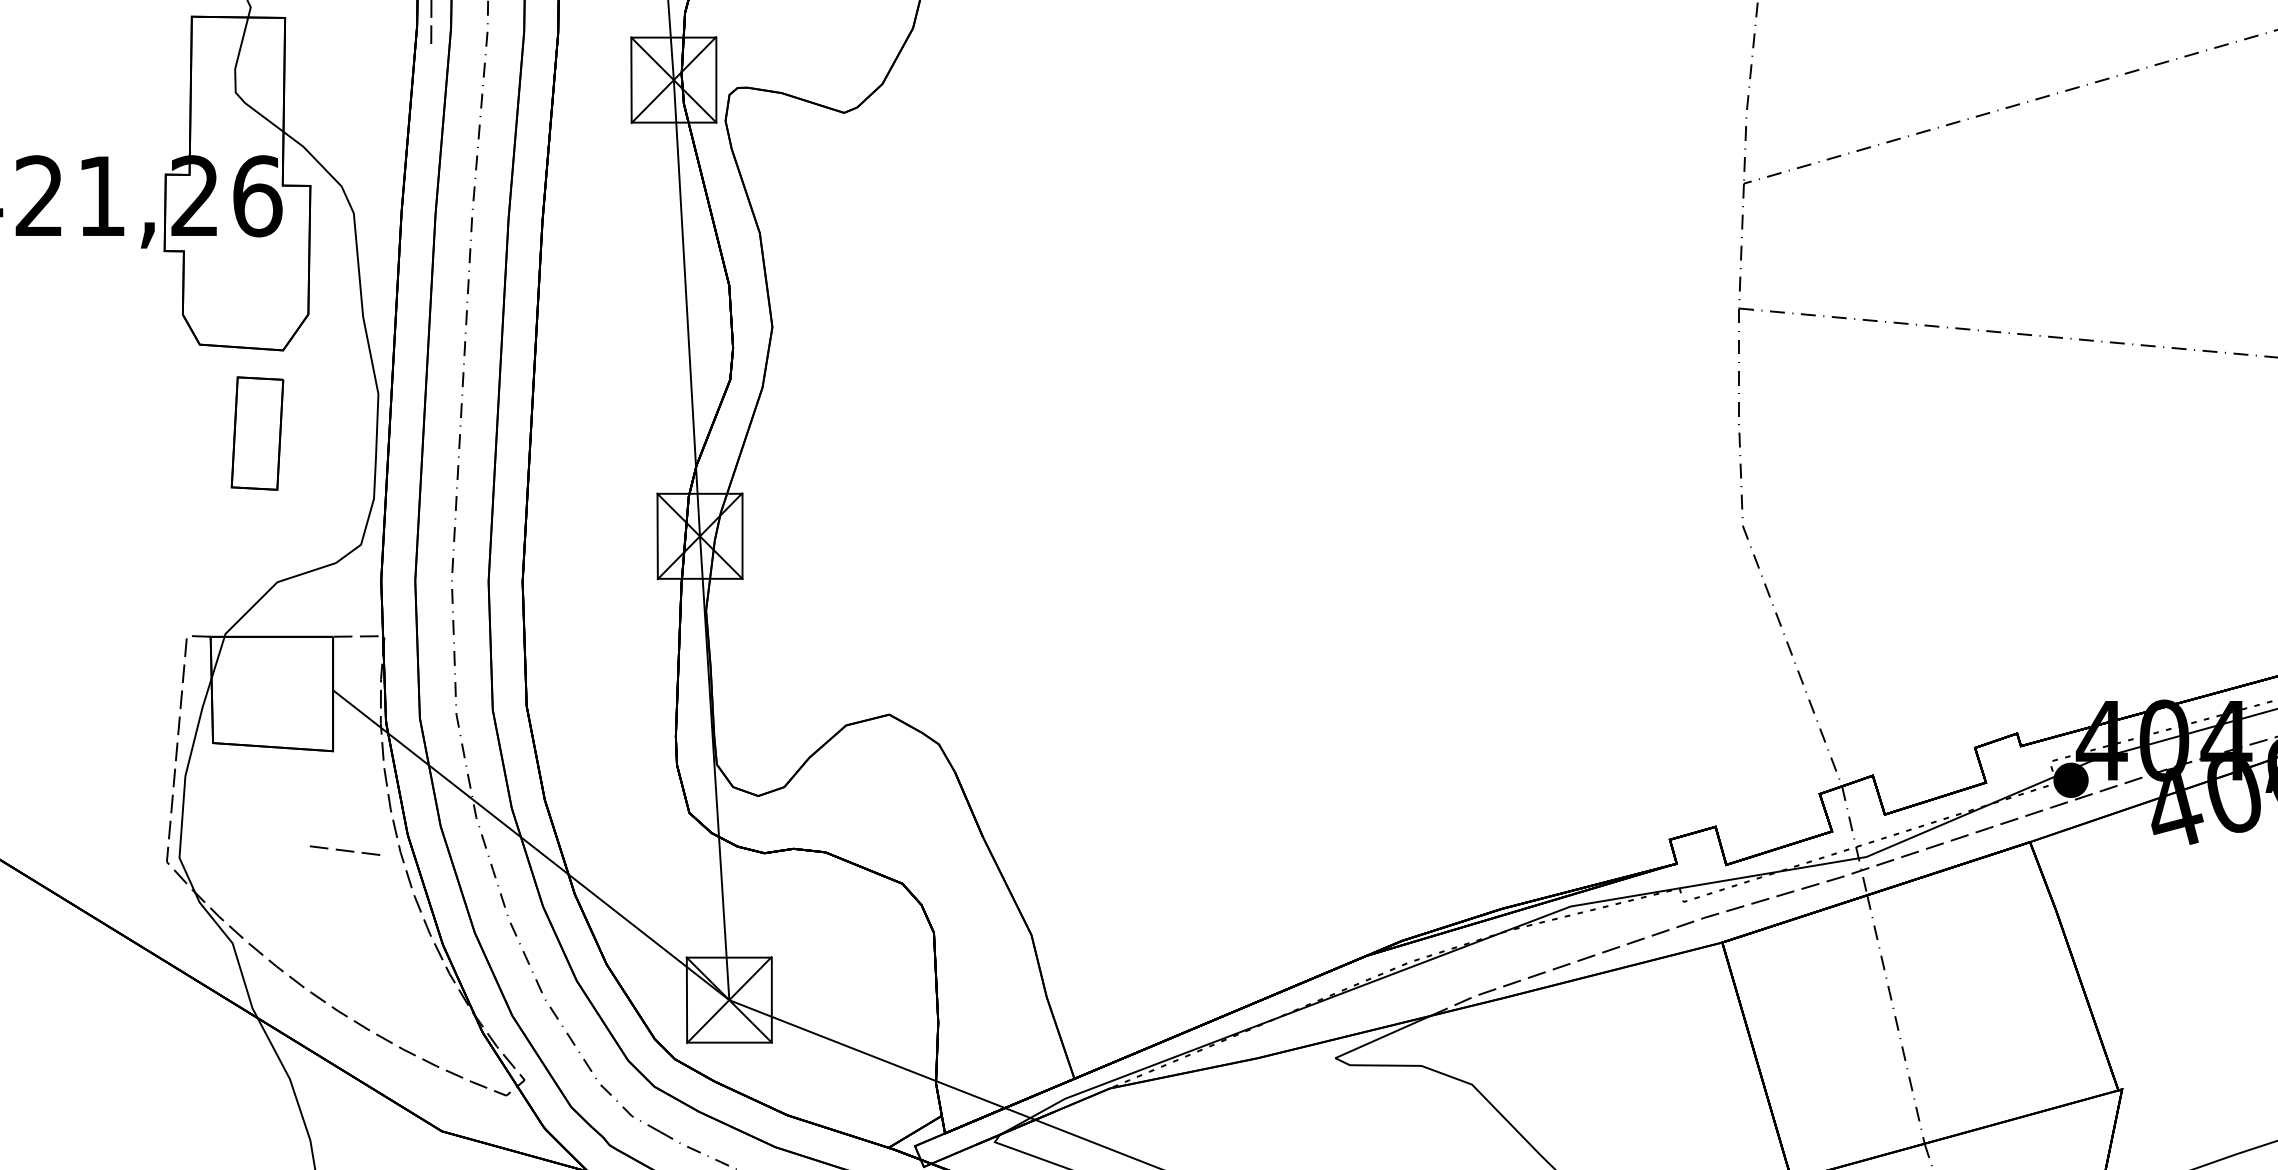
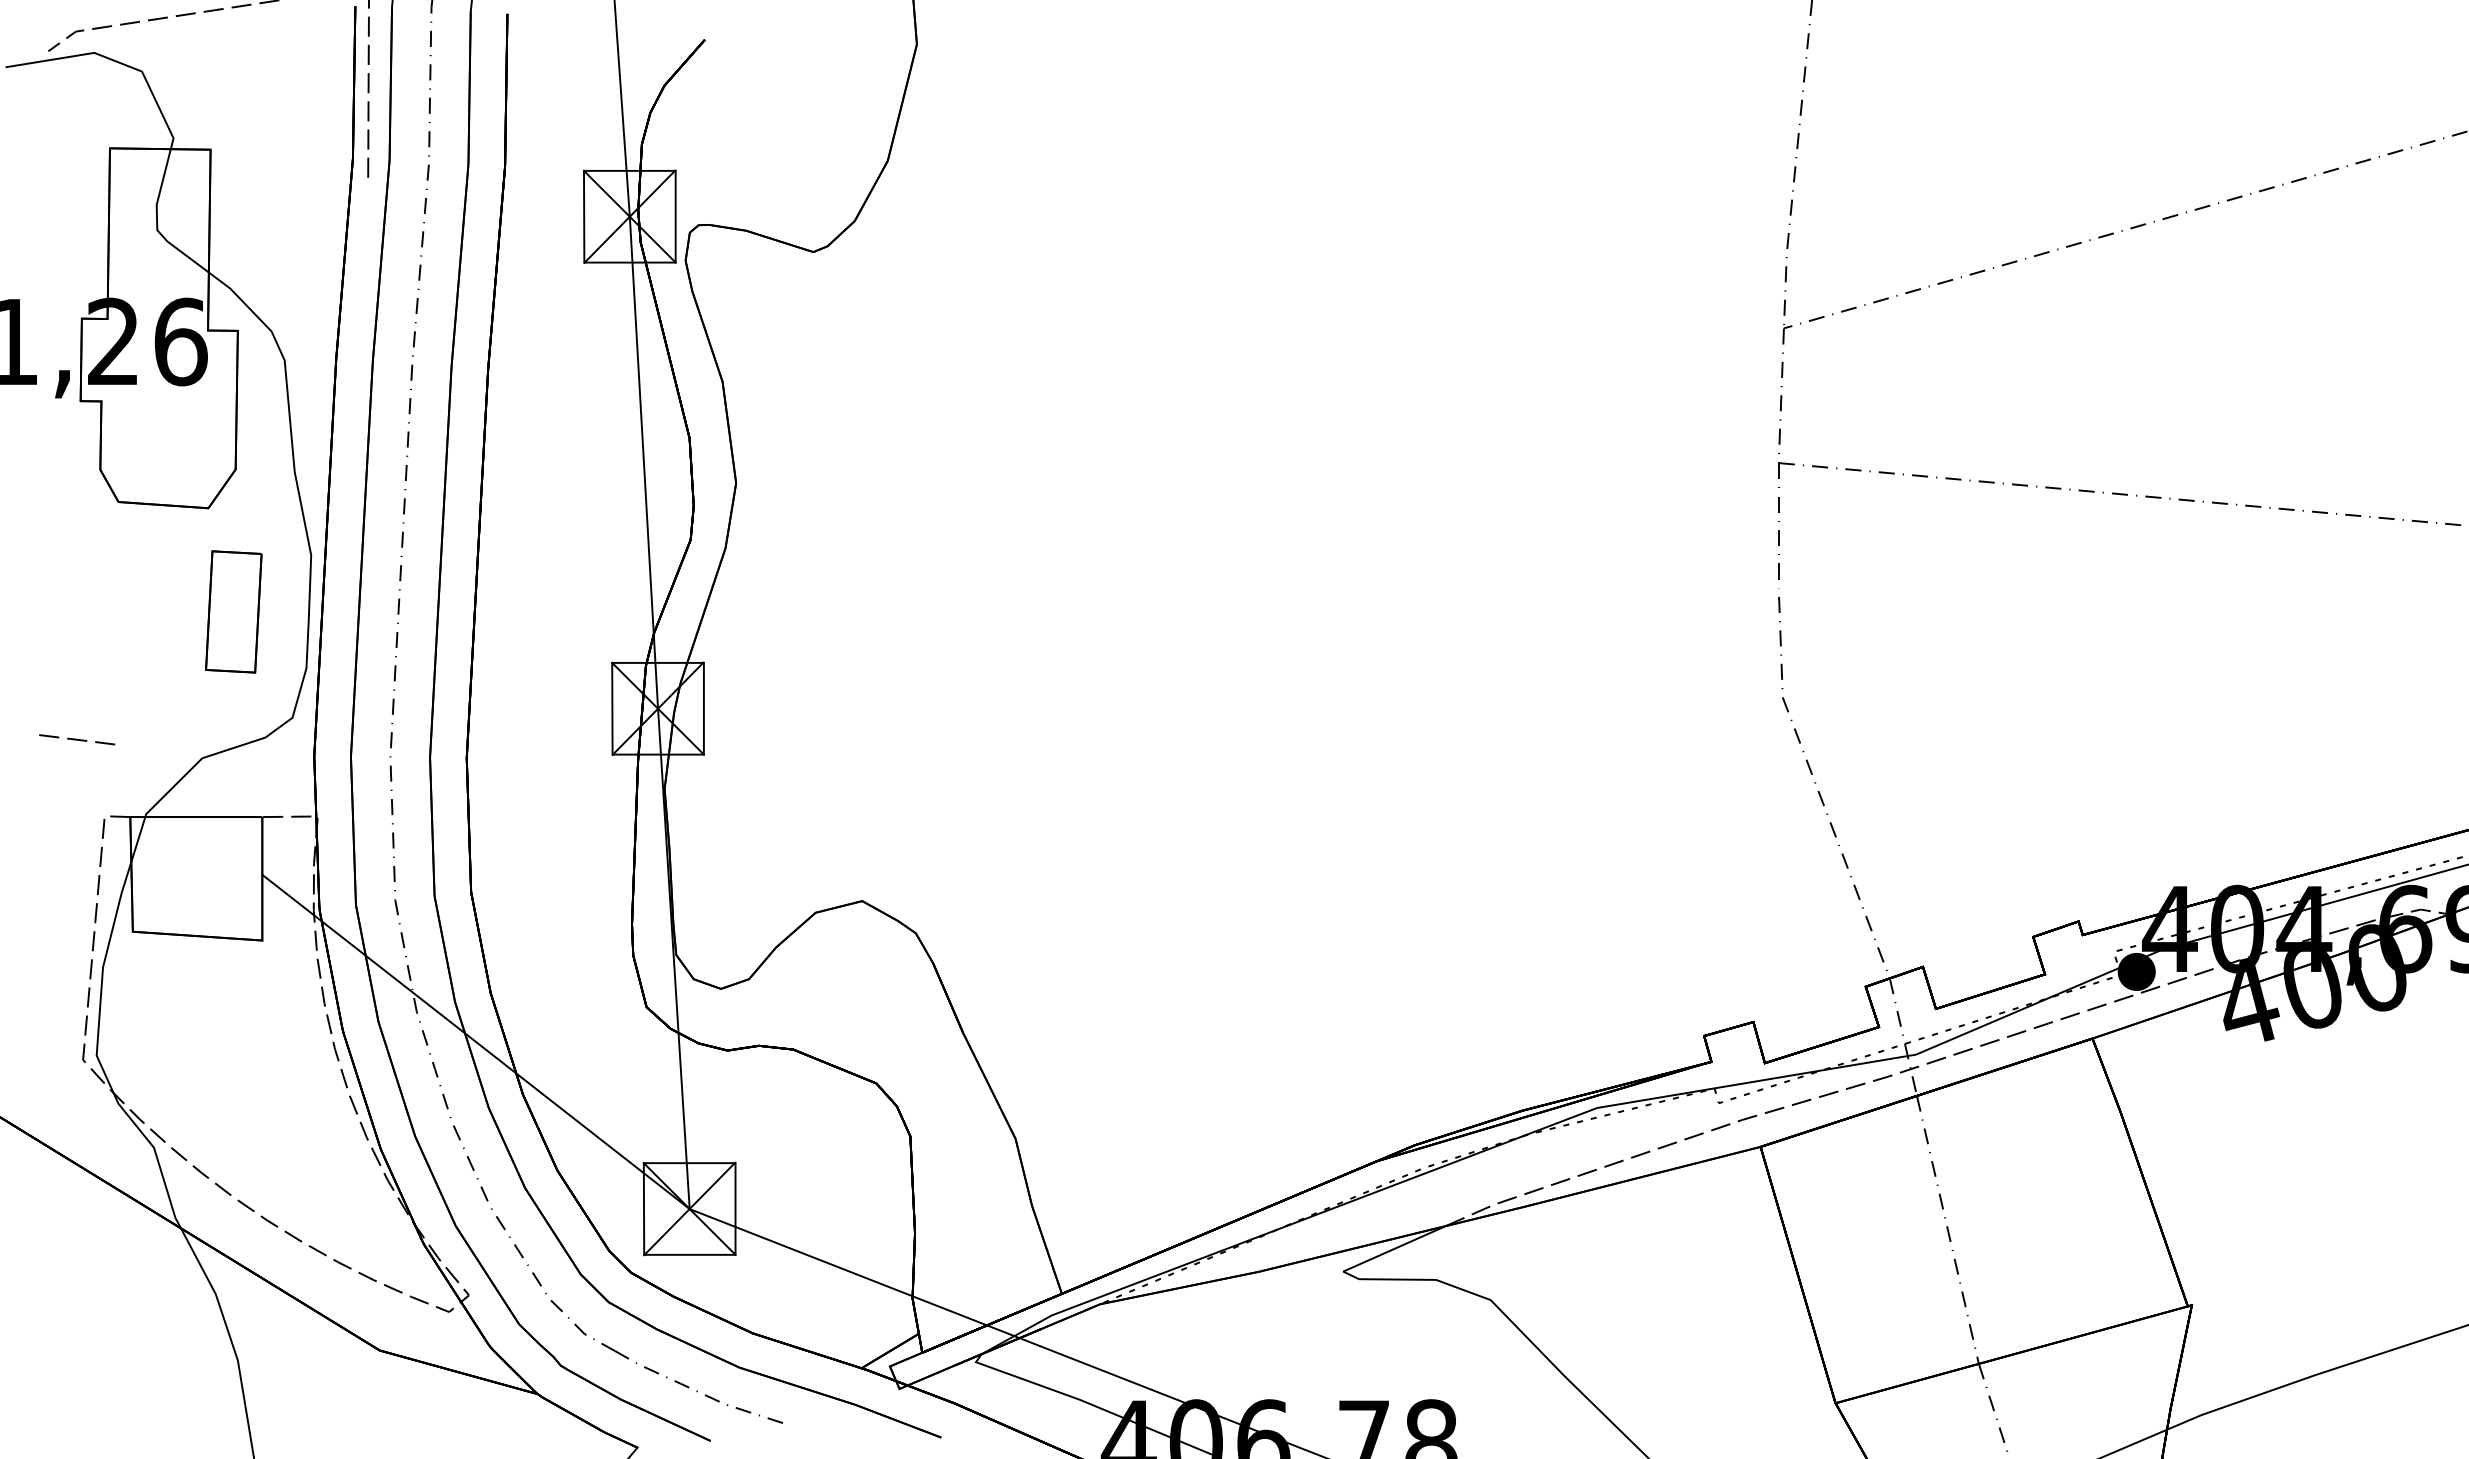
part: (257, 433) -> (233, 611), moved
line: (345, 850) -> (77, 739), moved

